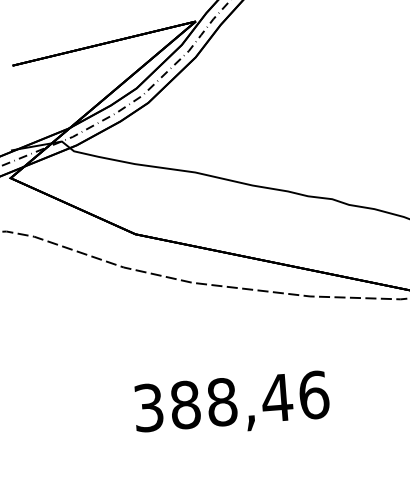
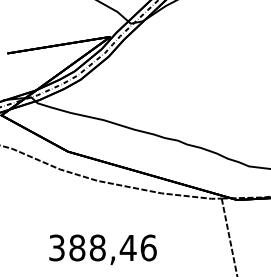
text: (230, 404) -> (102, 249), moved

